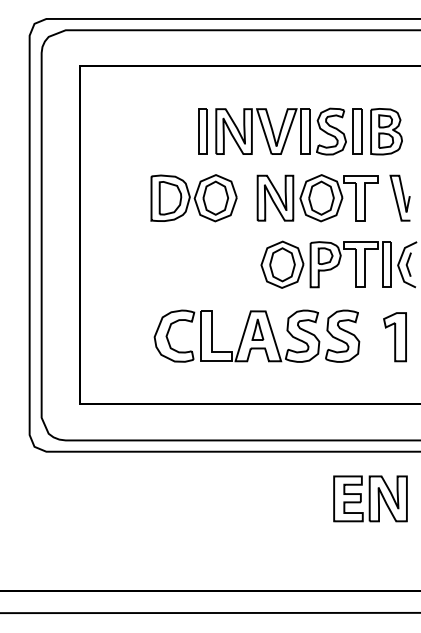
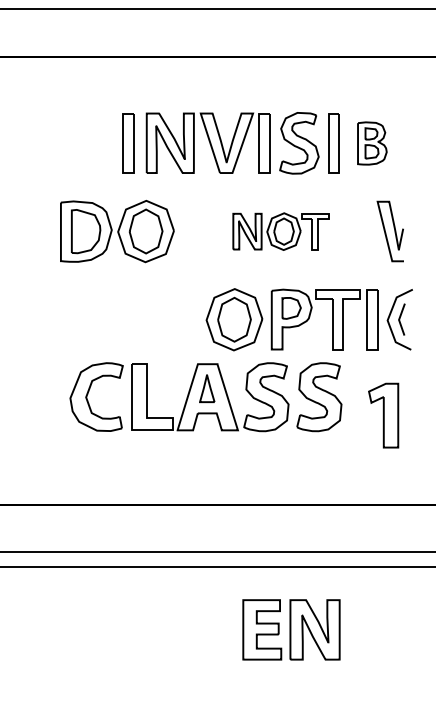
part: (386, 131) -> (372, 143), size x0.7
part: (317, 198) -> (280, 231), size x0.6
part: (256, 335) -> (205, 396), moved
part: (370, 498) -> (291, 629), moved

